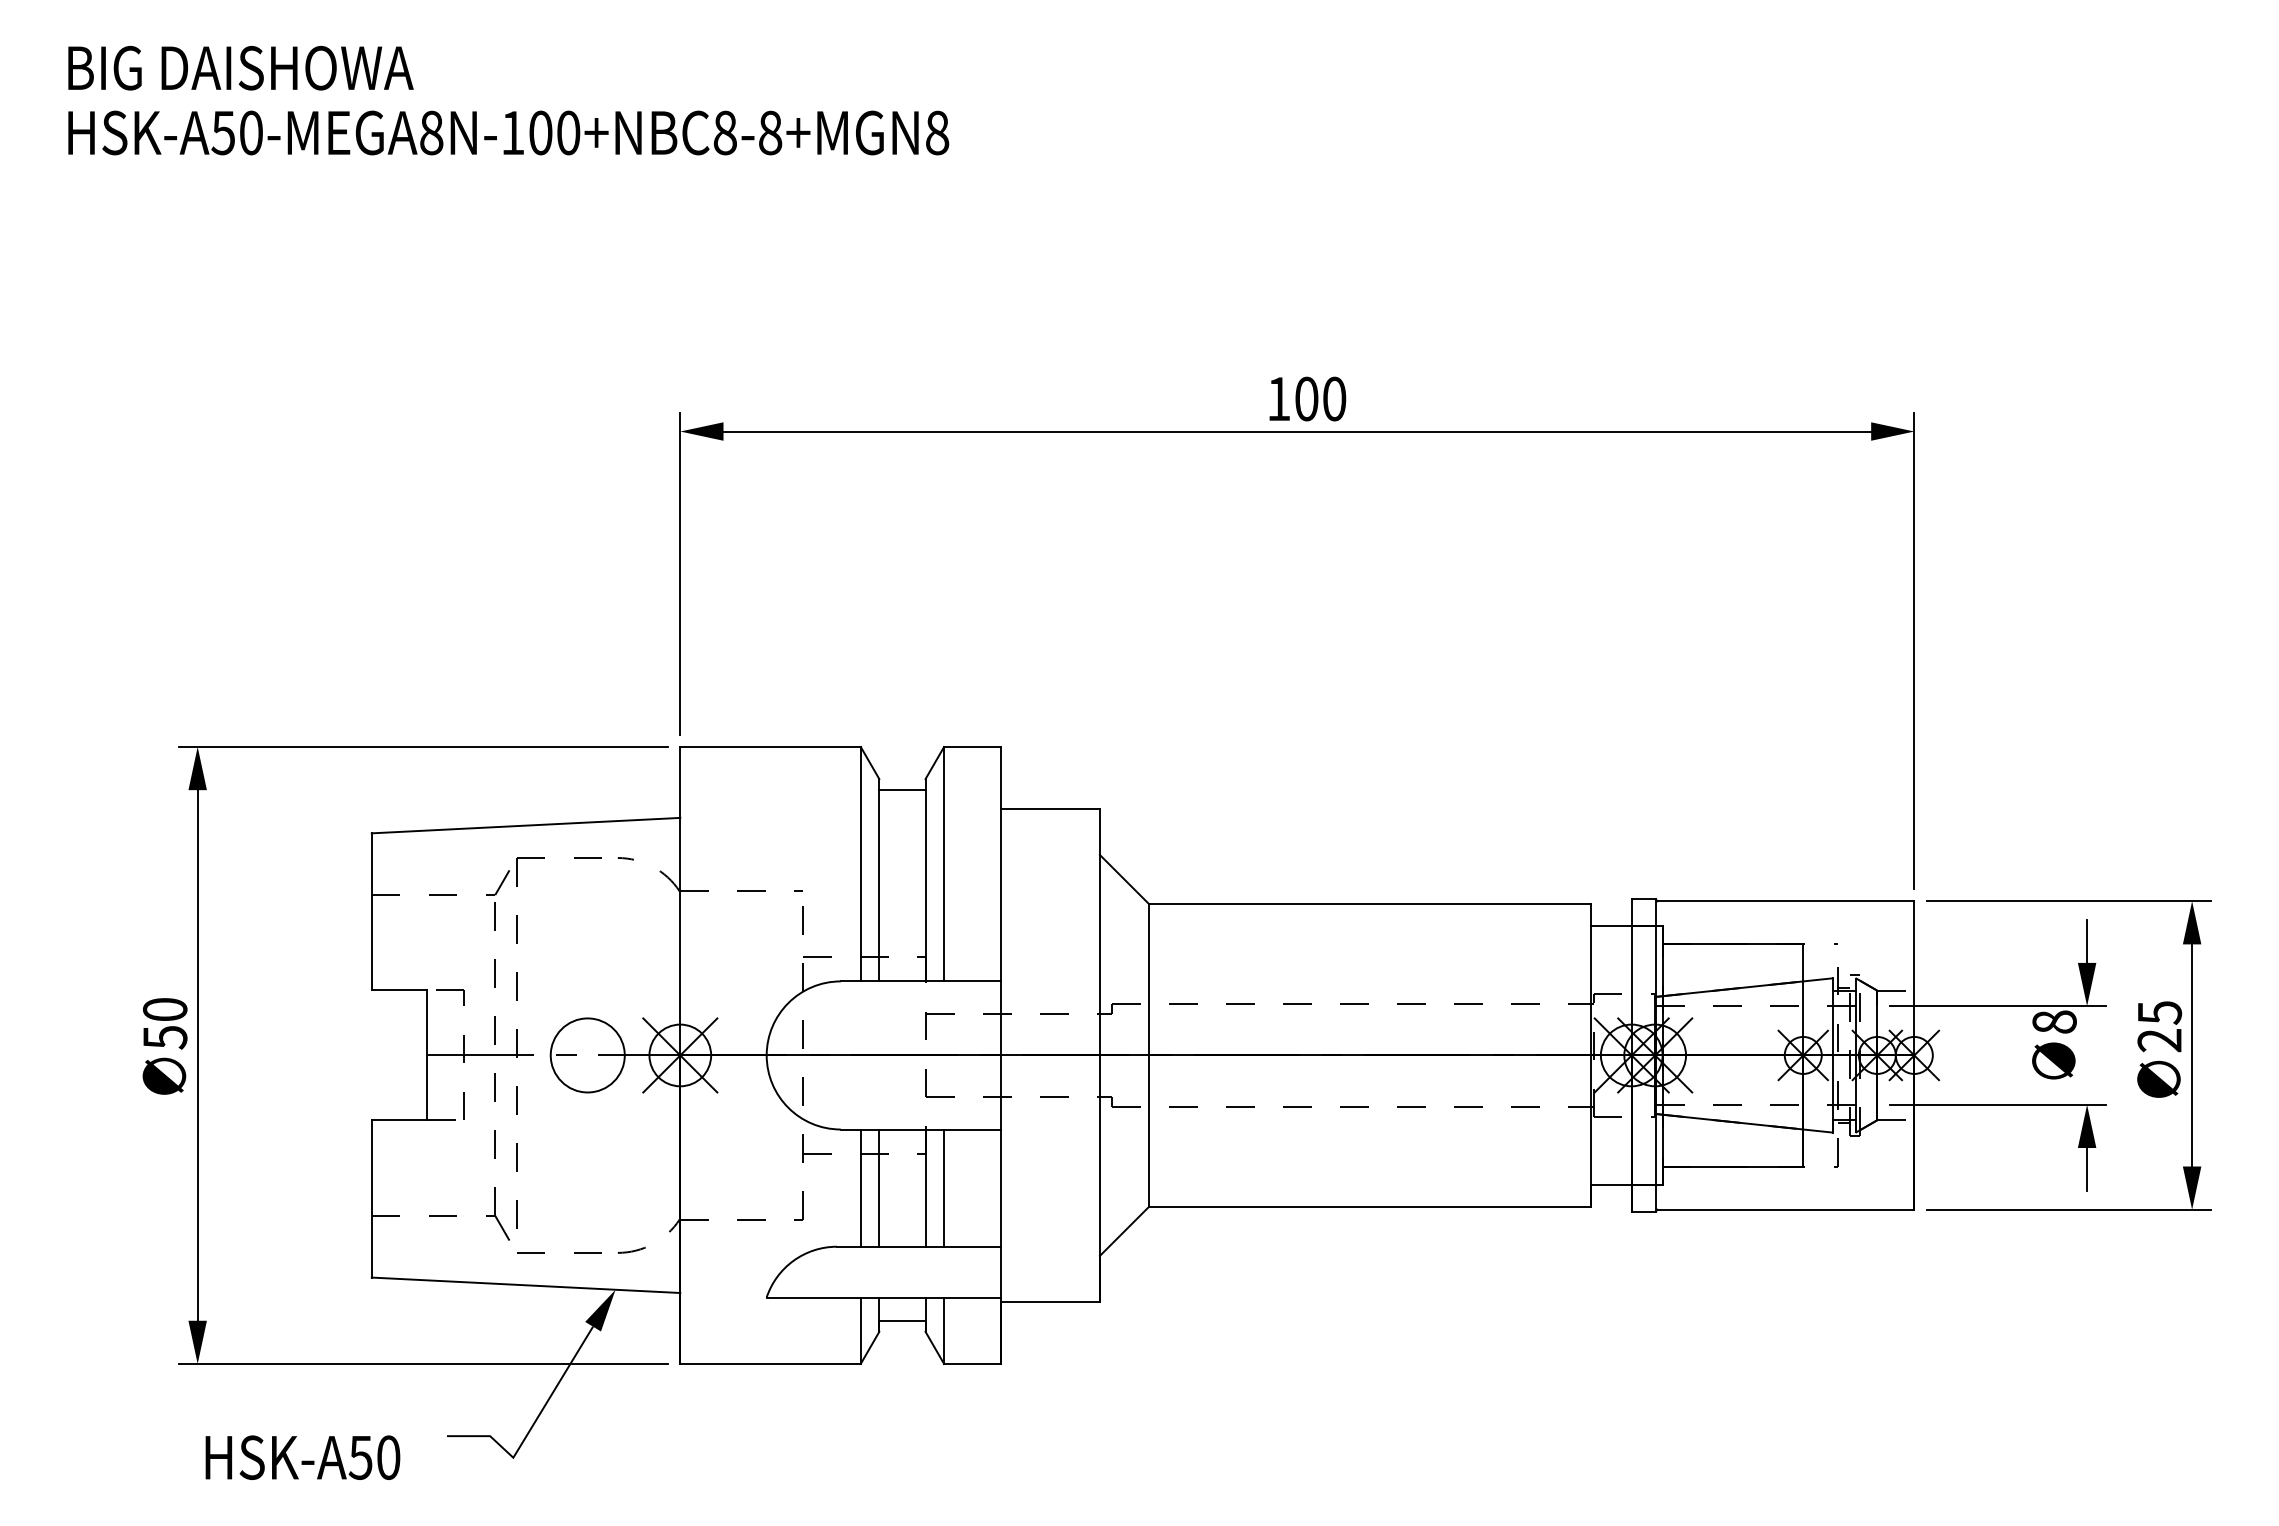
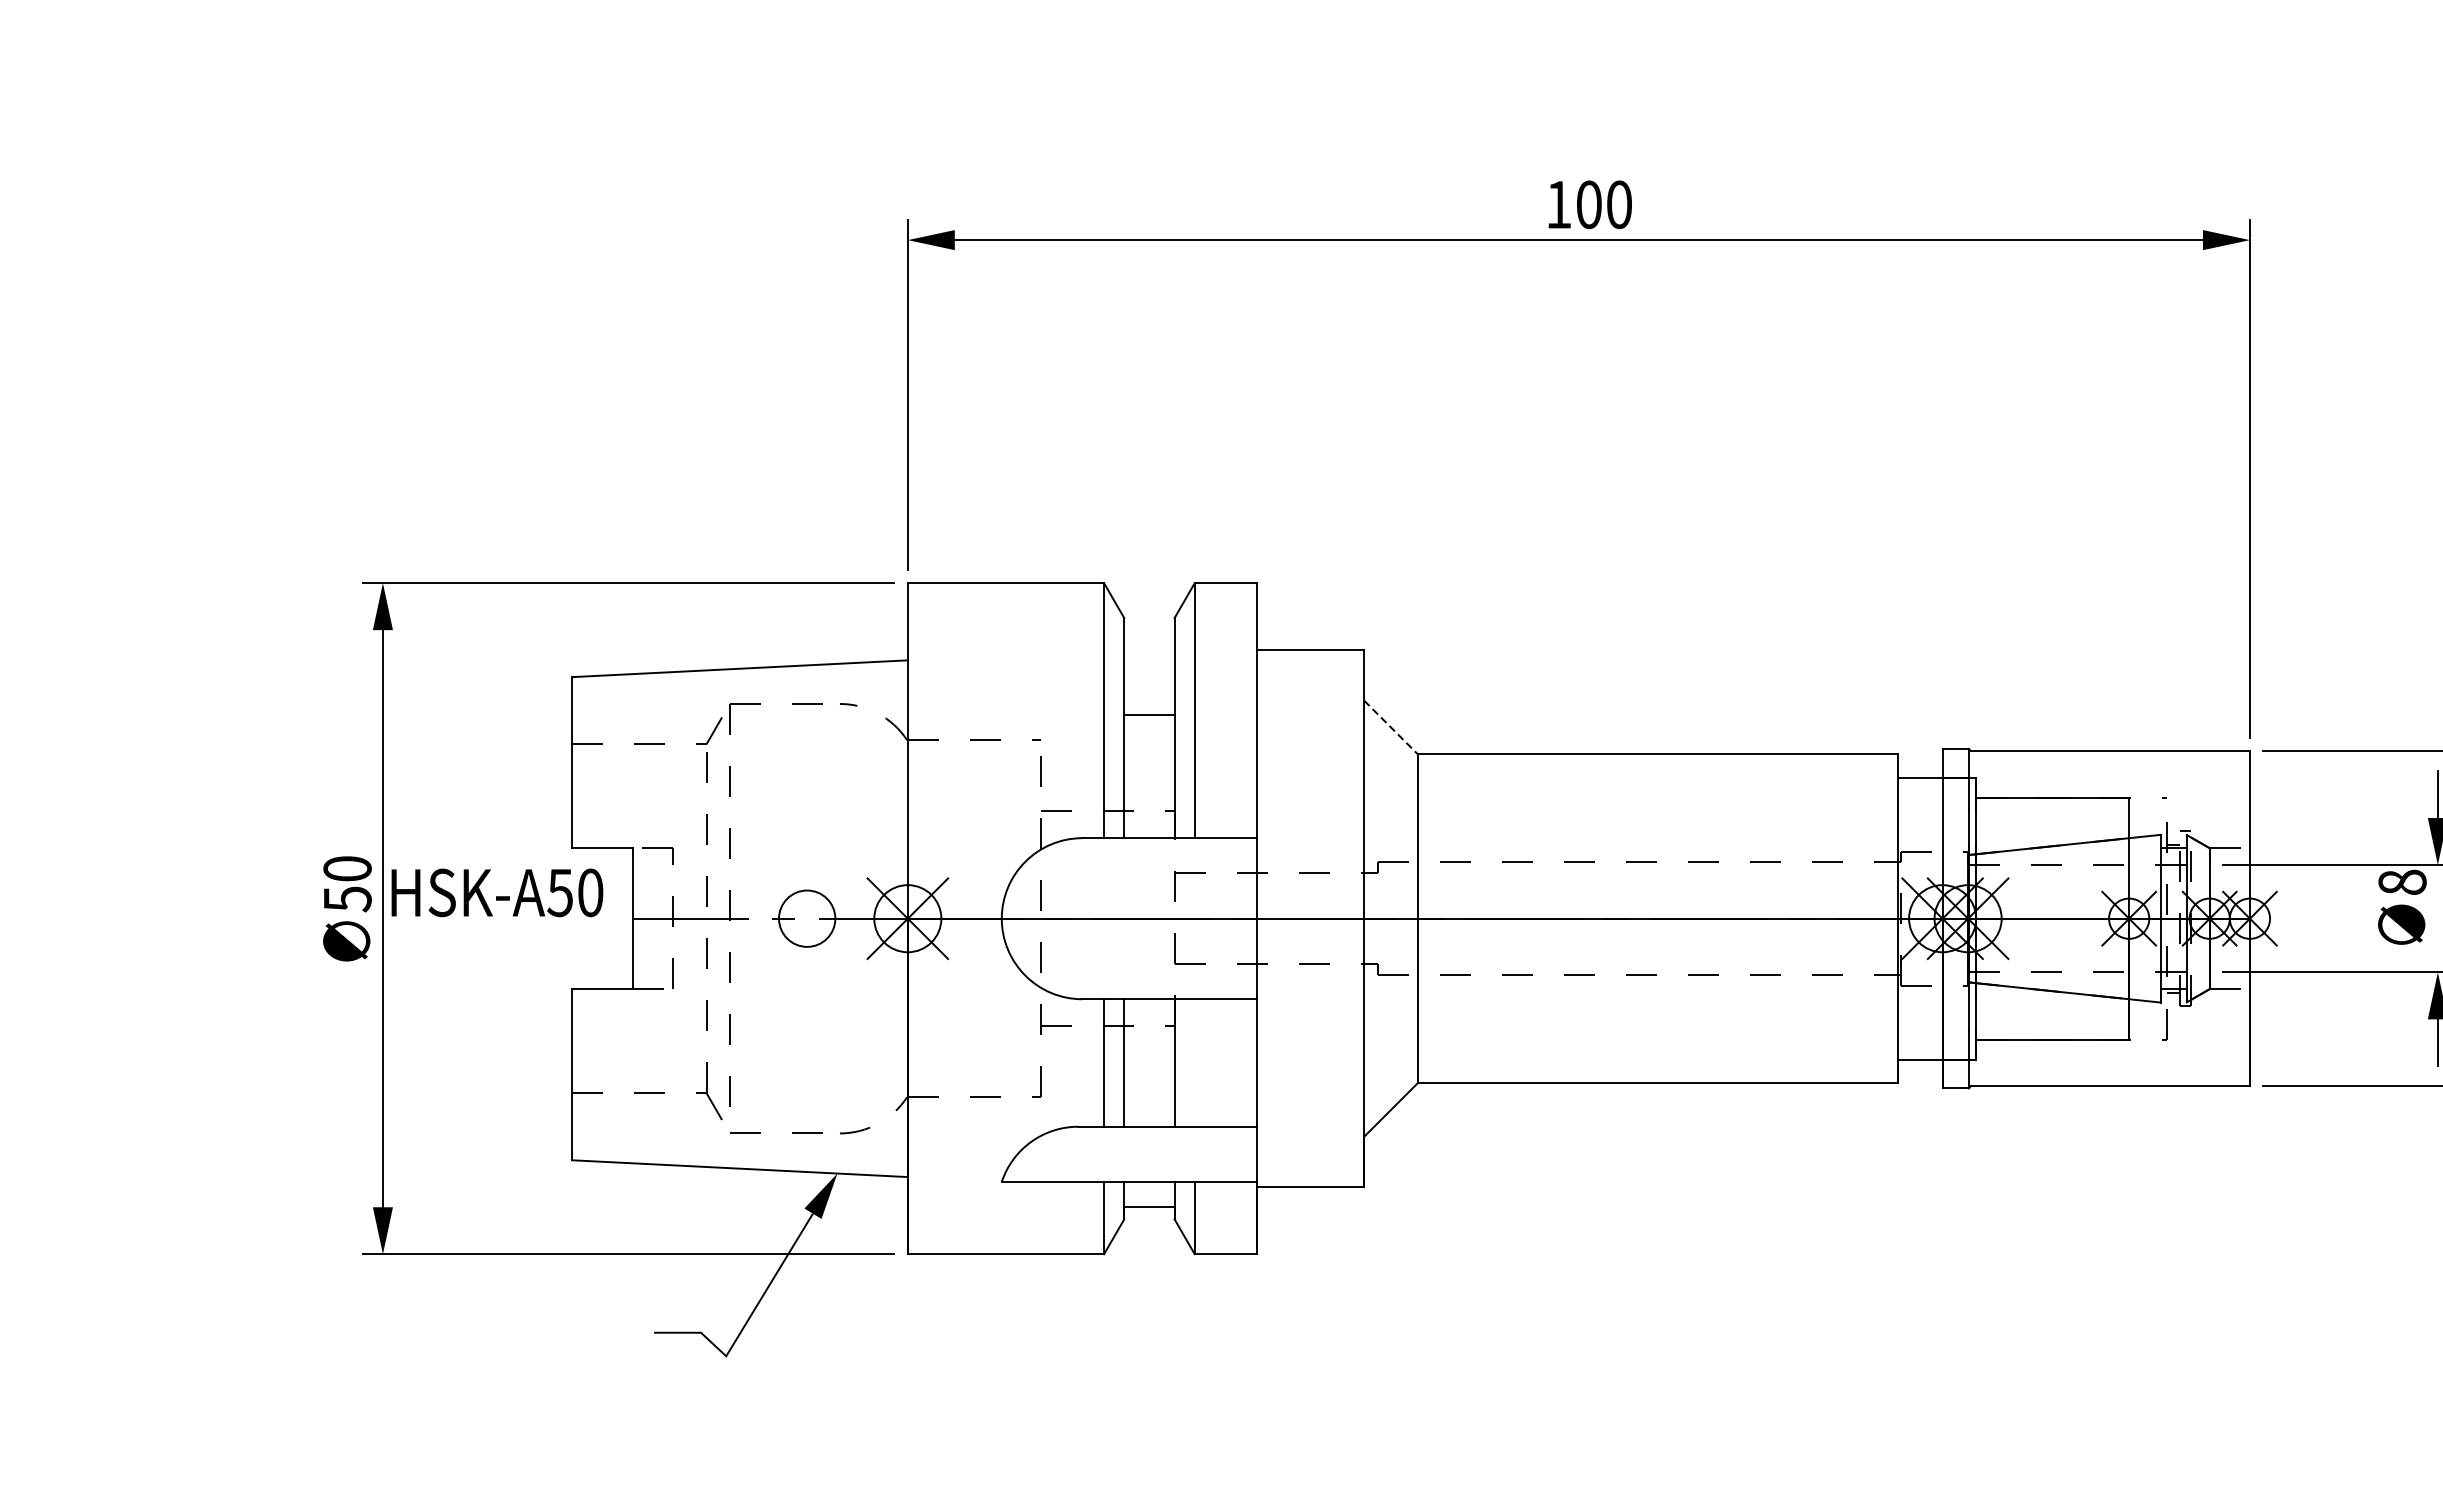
line: (902, 790) -> (1149, 715), moved
line: (1124, 879) -> (1390, 727), solid -> dashed
circle: (587, 1055) -> (806, 918), size x0.7
line: (944, 1187) -> (1195, 1062), removed
text: (302, 1457) -> (496, 892), moved

